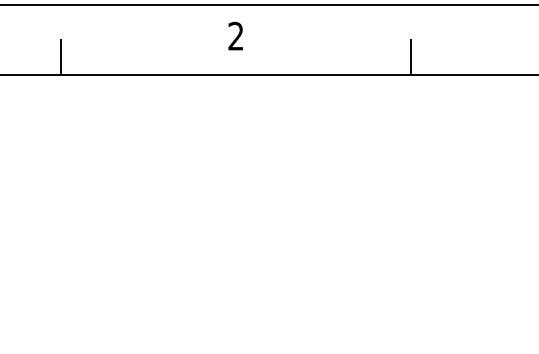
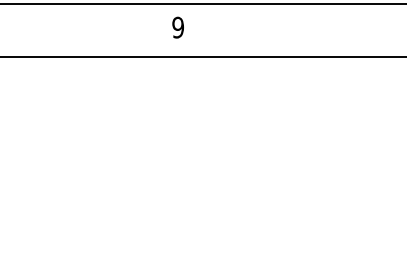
text: (235, 36) -> (177, 27), 2 -> 9
line: (60, 56) -> (45, 42), removed
line: (411, 56) -> (310, 42), removed

